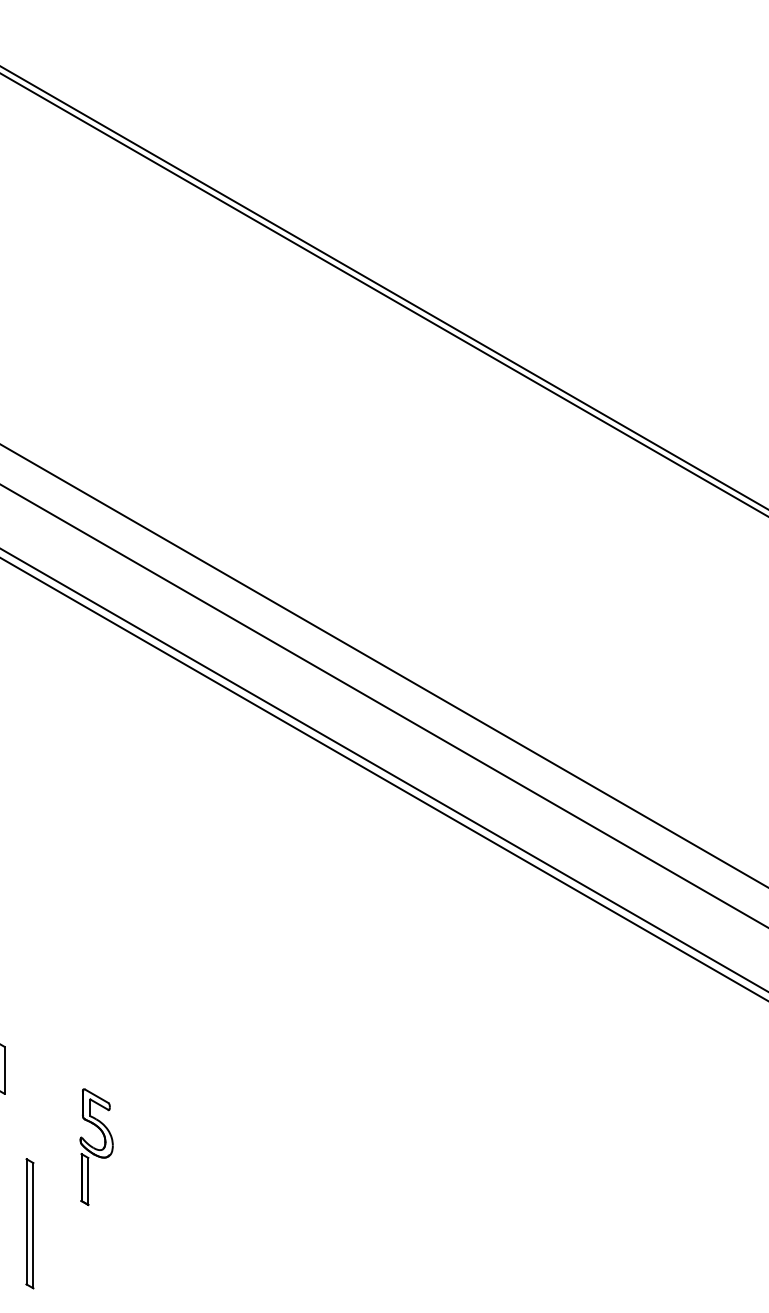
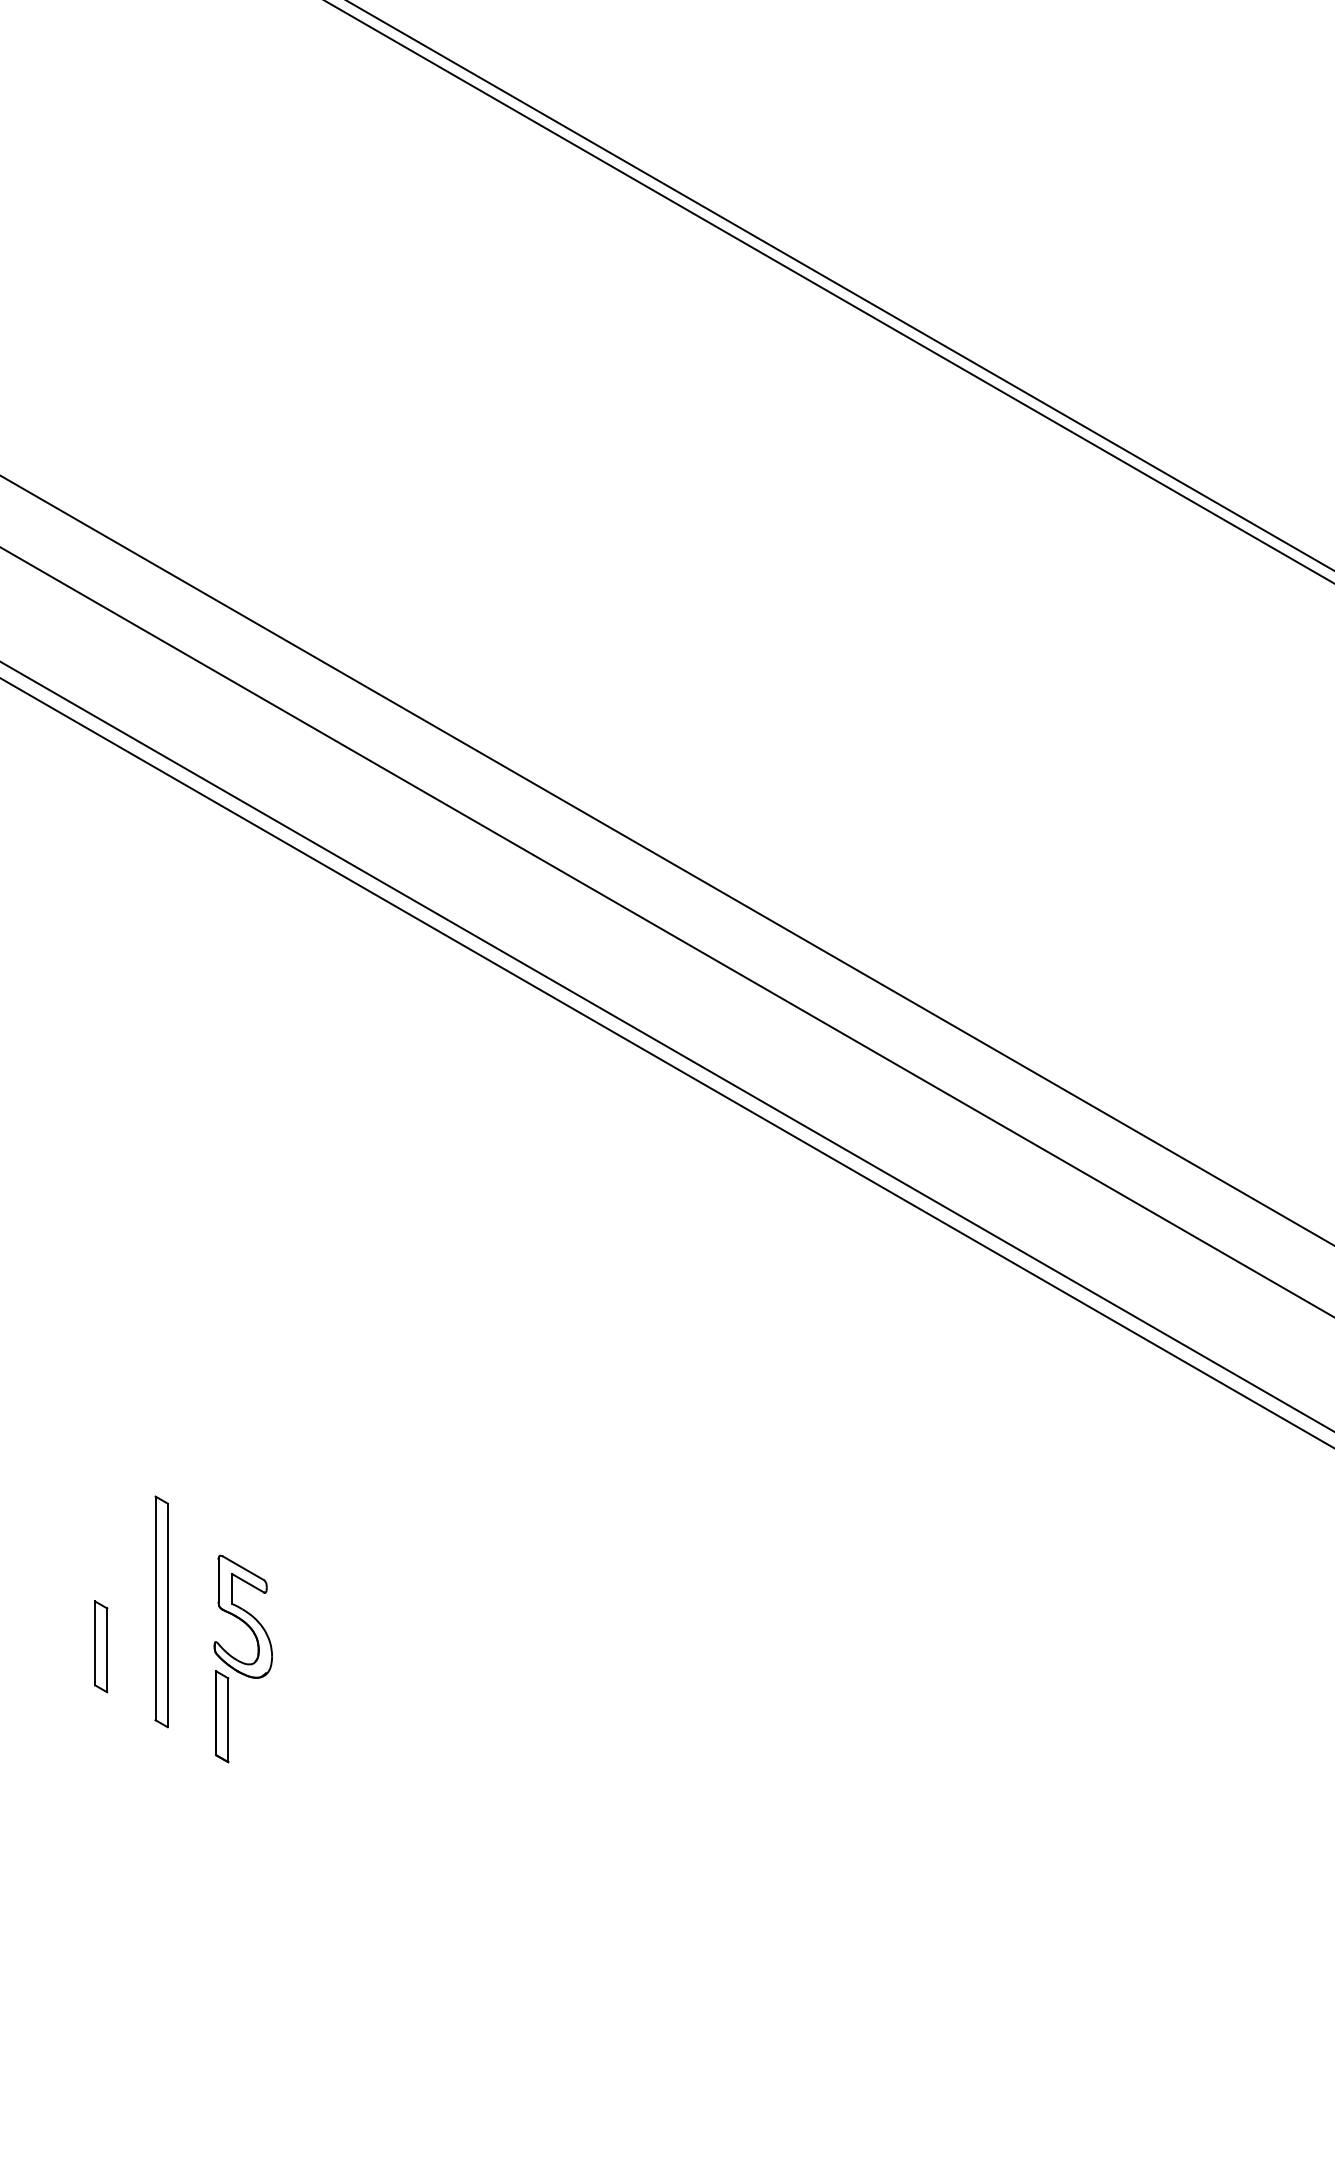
part: (96, 1147) -> (242, 1659), moved
part: (29, 1223) -> (160, 1611), moved

